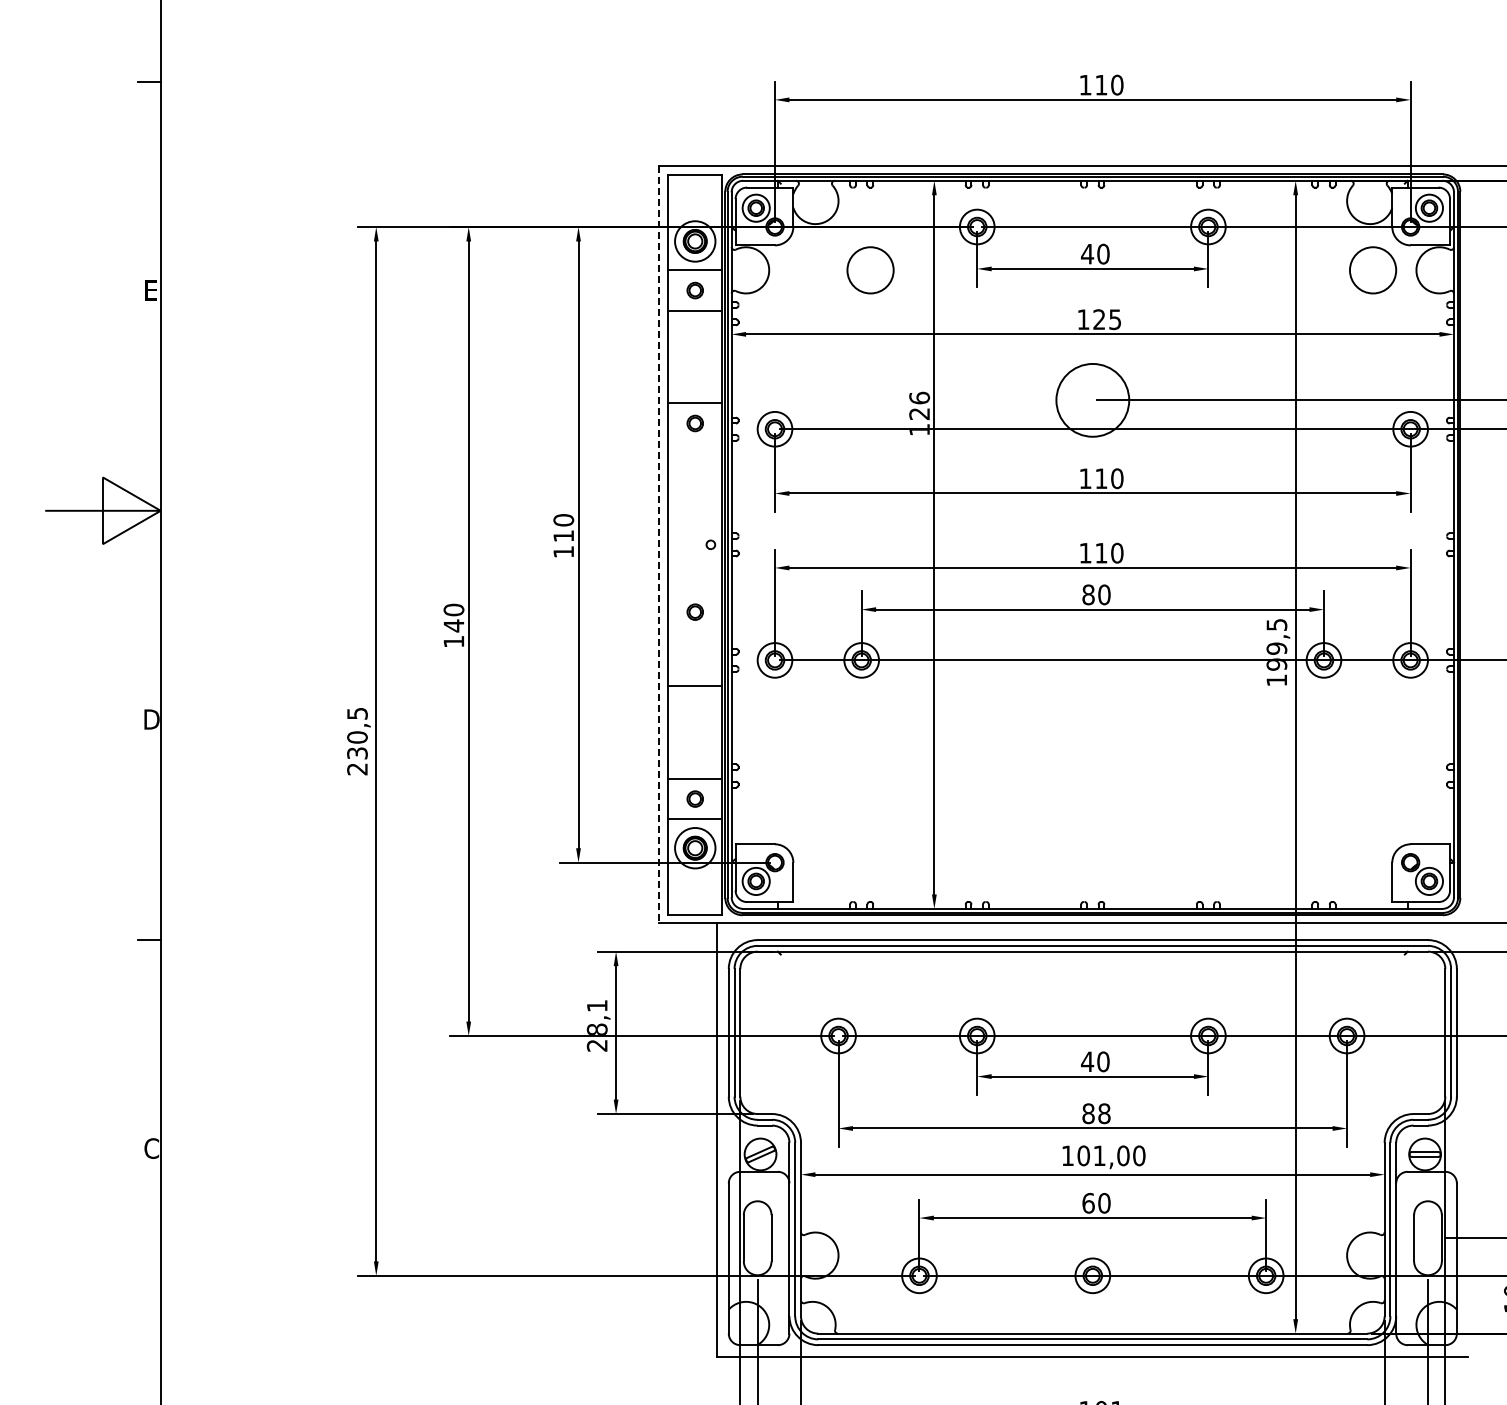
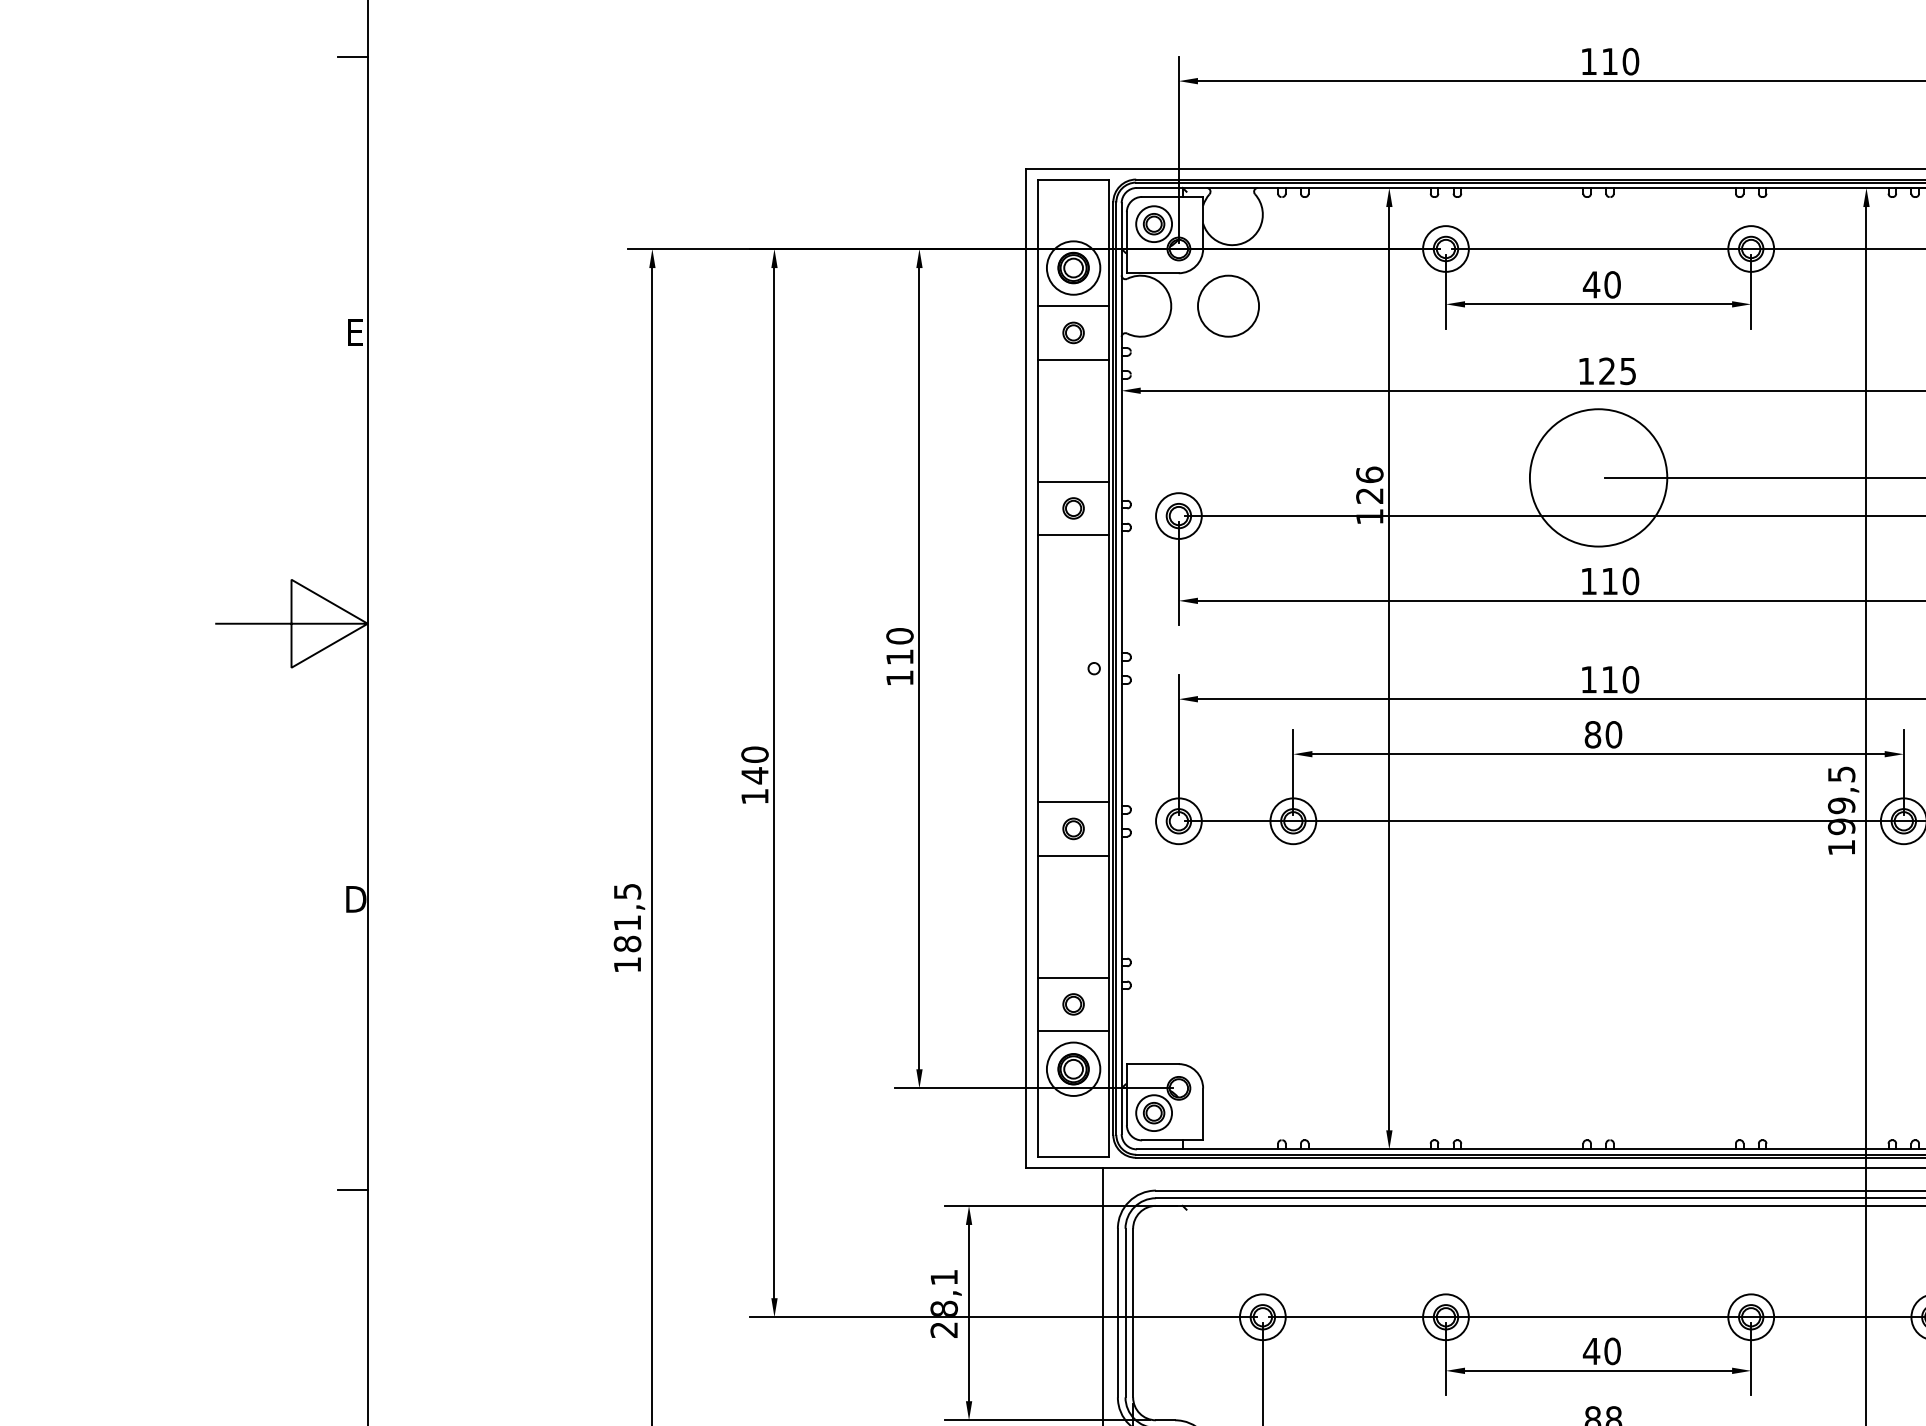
circle: (870, 270) -> (1228, 306), moved
circle: (1092, 400) -> (1598, 478), size x1.43
line: (695, 443) -> (1073, 534), added
line: (659, 545) -> (1026, 669), dashed -> solid
part: (694, 611) -> (1072, 828), moved
line: (695, 645) -> (1073, 801), added
text: (357, 753) -> (627, 944), 230,5 -> 181,5

